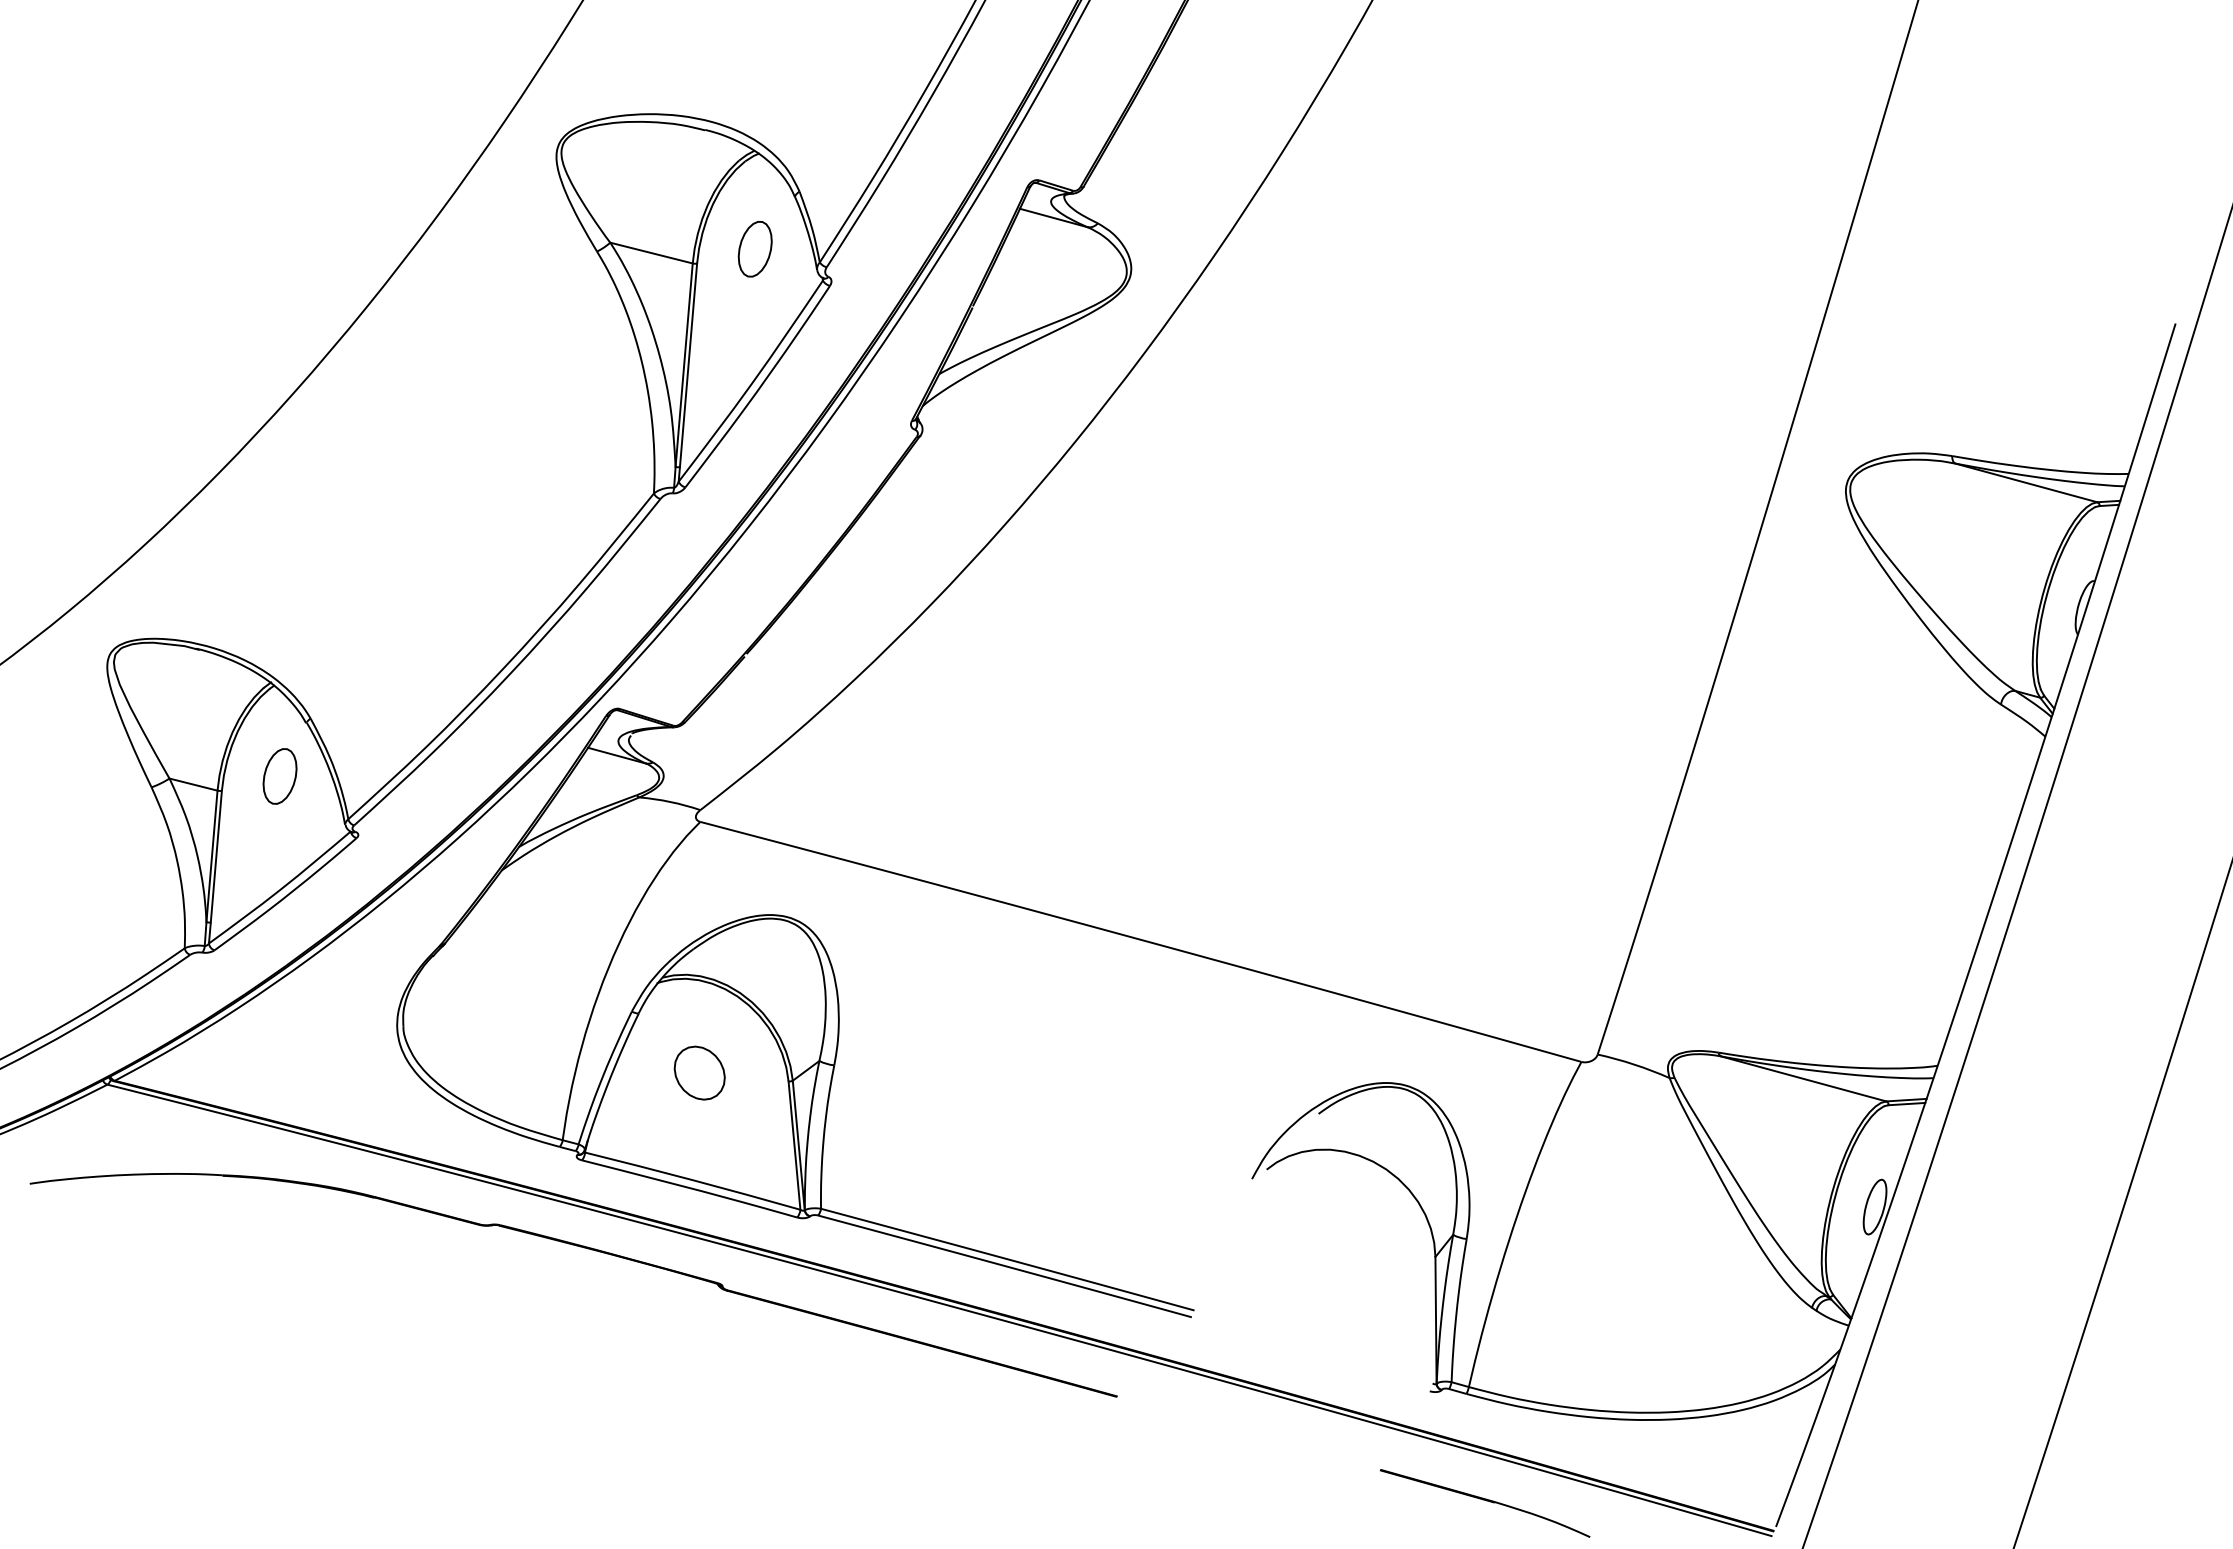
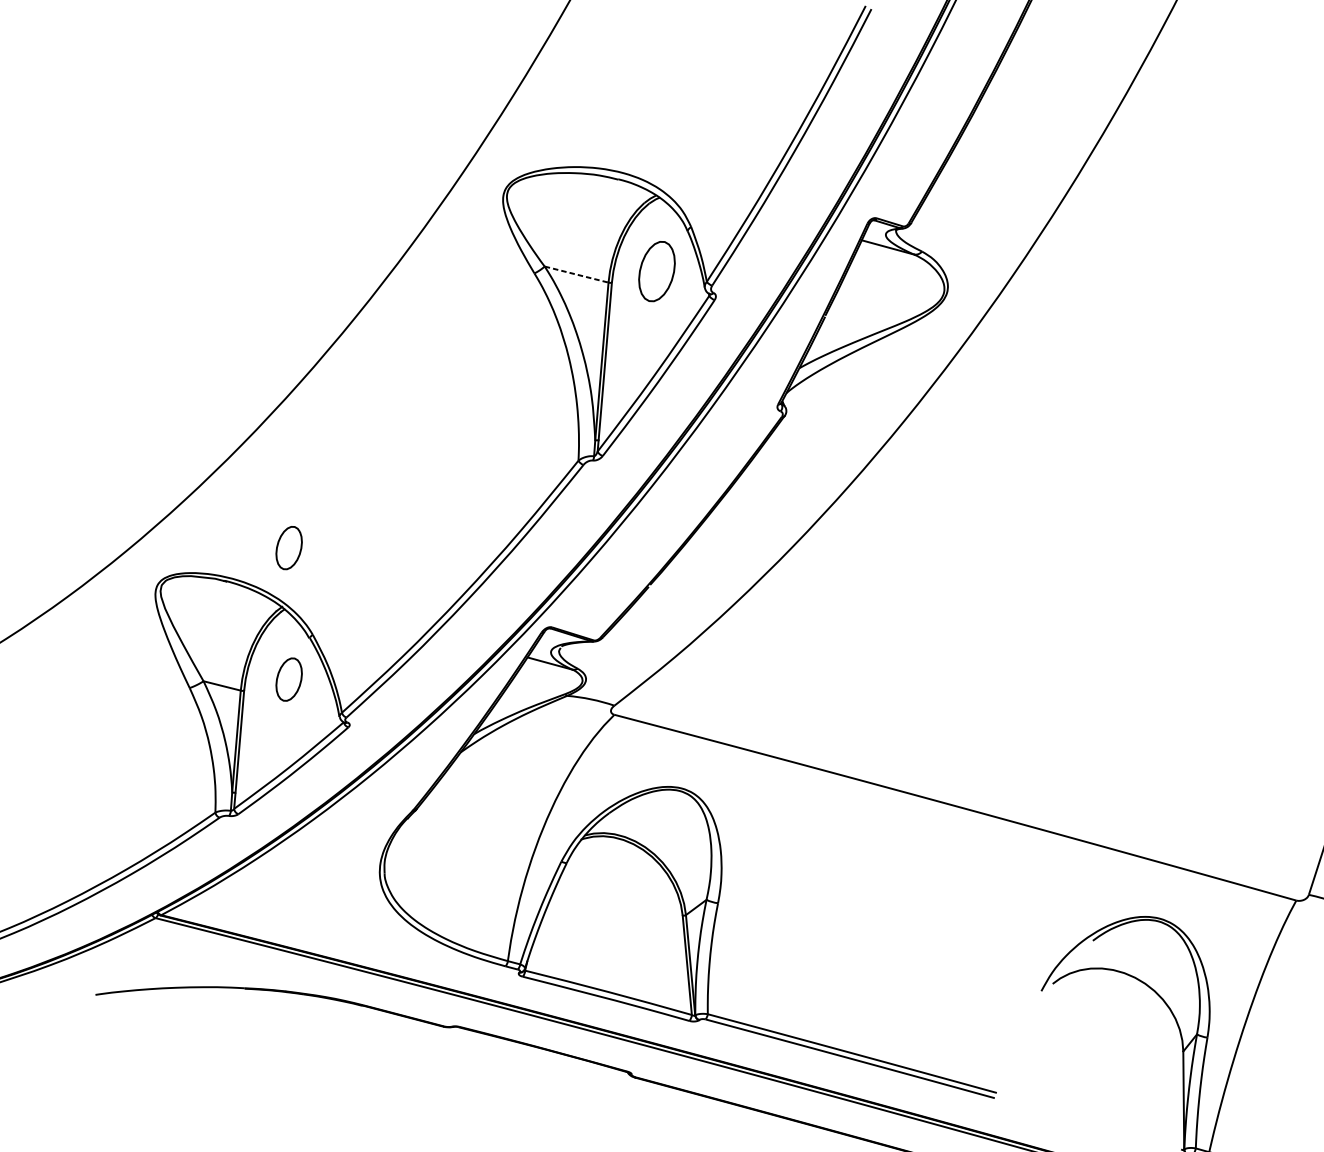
part: (754, 249) -> (656, 271), size x1.4
line: (652, 253) -> (577, 274), solid -> dashed
part: (279, 606) -> (288, 548), added
part: (699, 1072) -> (613, 908), removed

